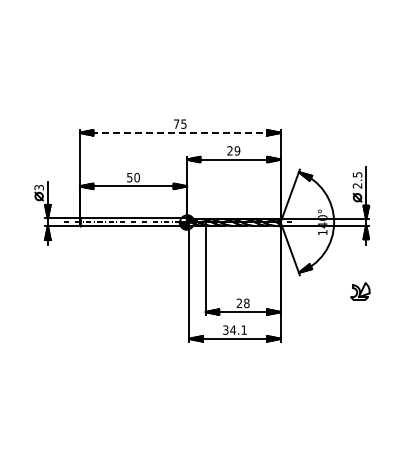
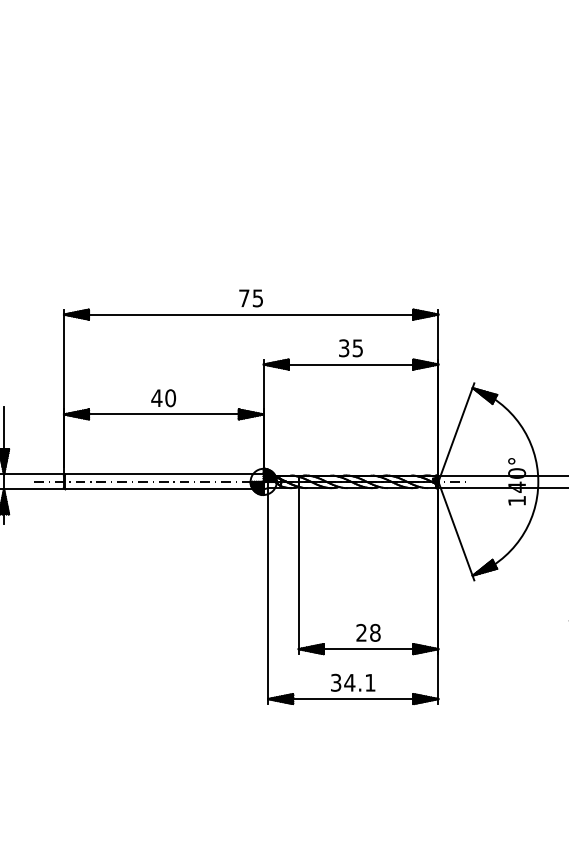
line: (180, 132) -> (251, 313), dashed -> solid
text: (233, 150) -> (350, 347), 29 -> 35
text: (129, 177) -> (156, 397), 50 -> 40

